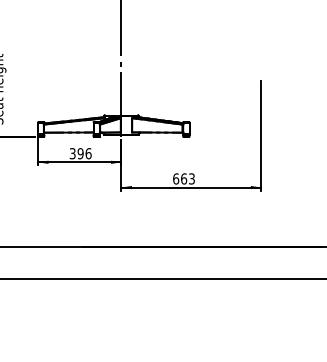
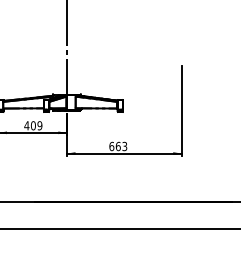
text: (80, 153) -> (33, 125), 396 -> 409

